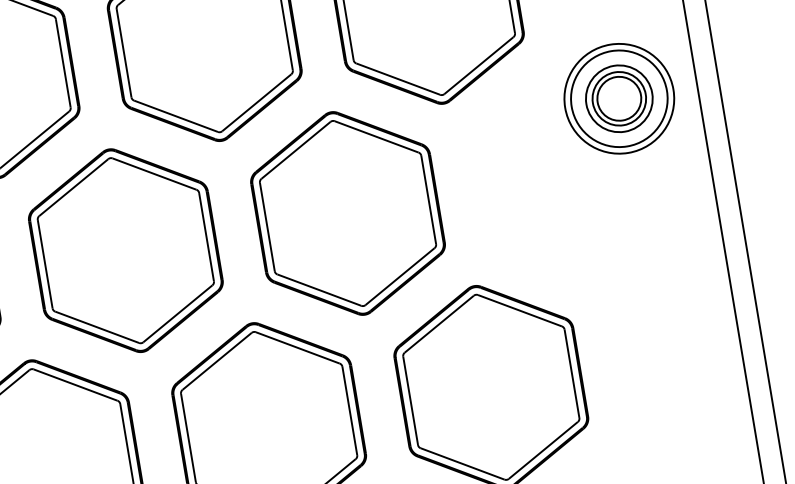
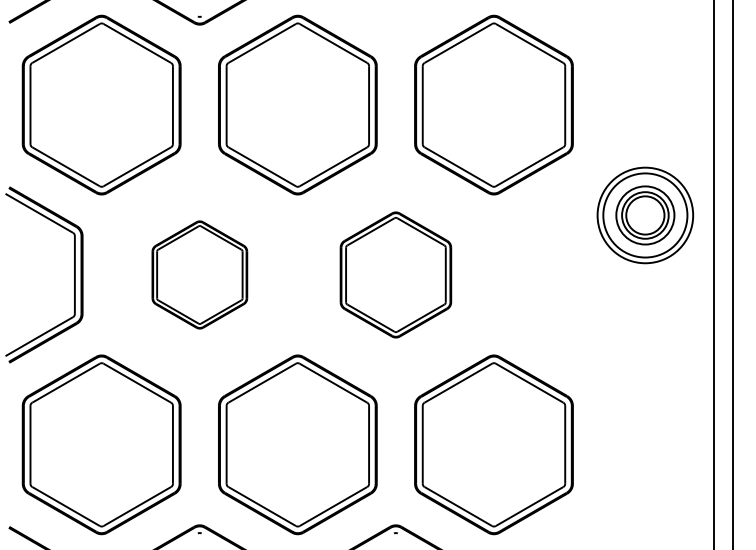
part: (347, 213) -> (395, 274), size x0.7
part: (125, 250) -> (199, 274), size x0.6

